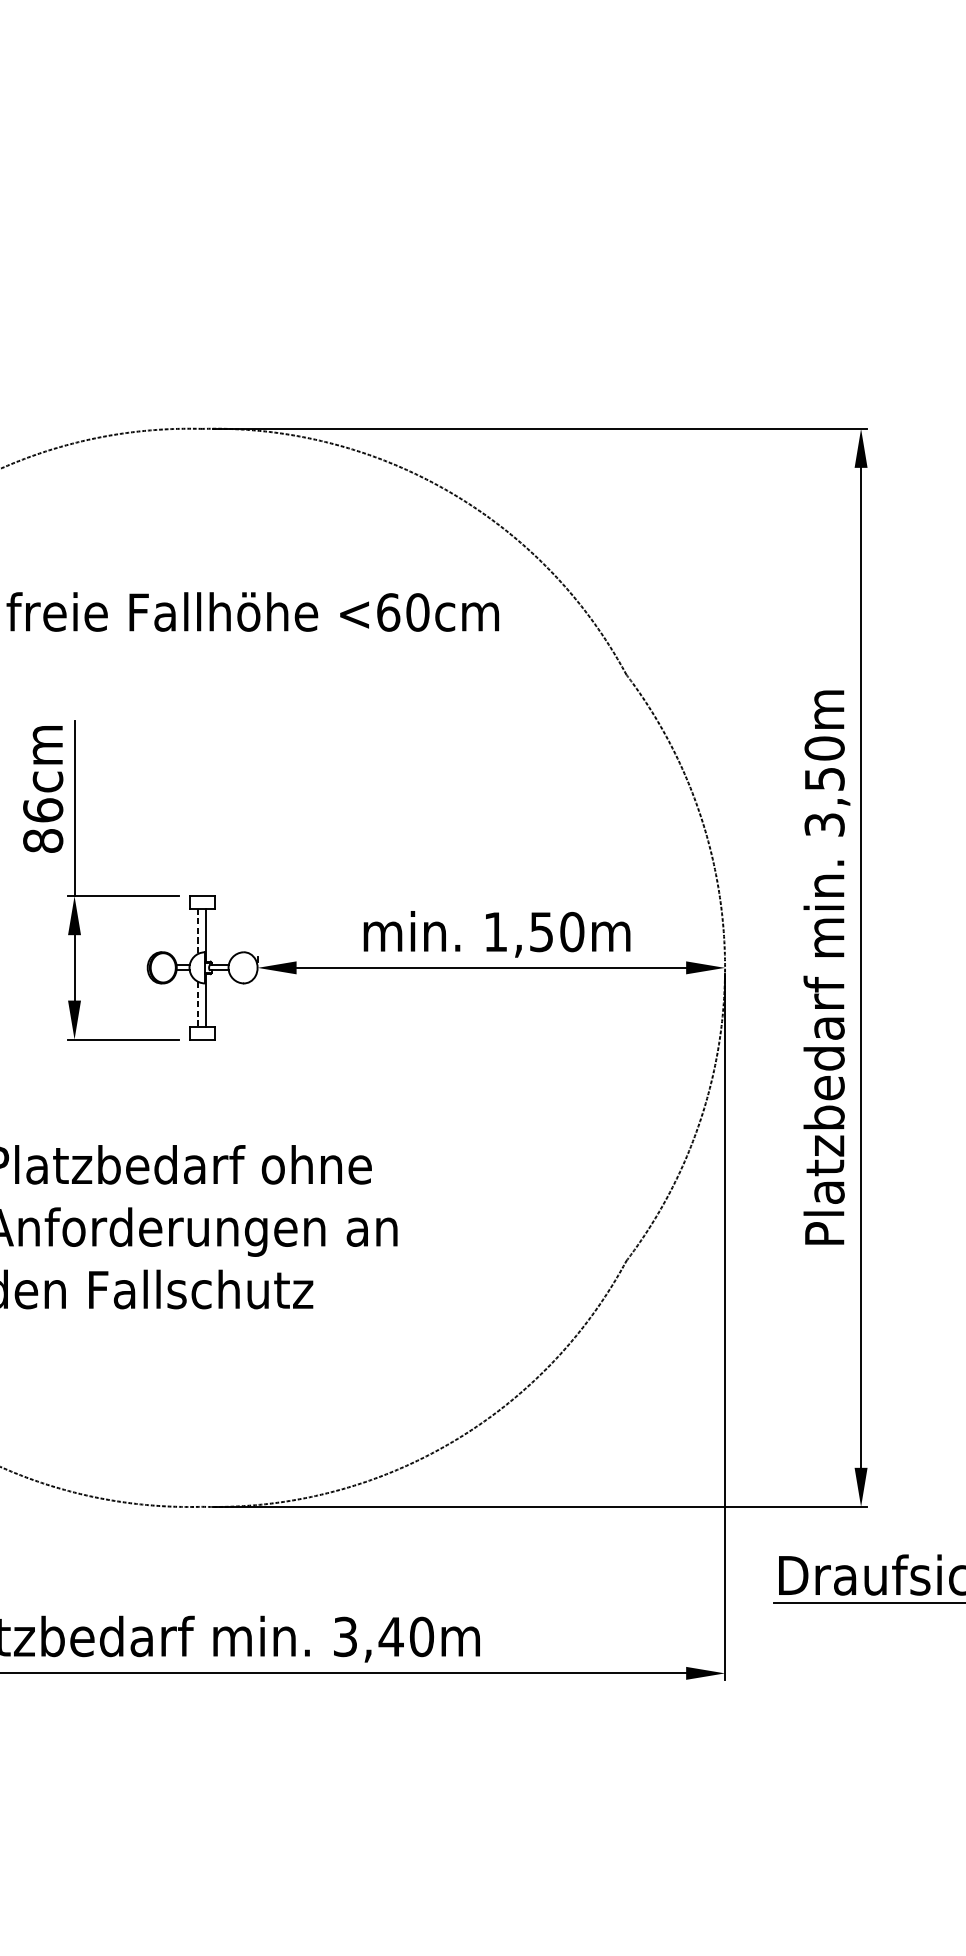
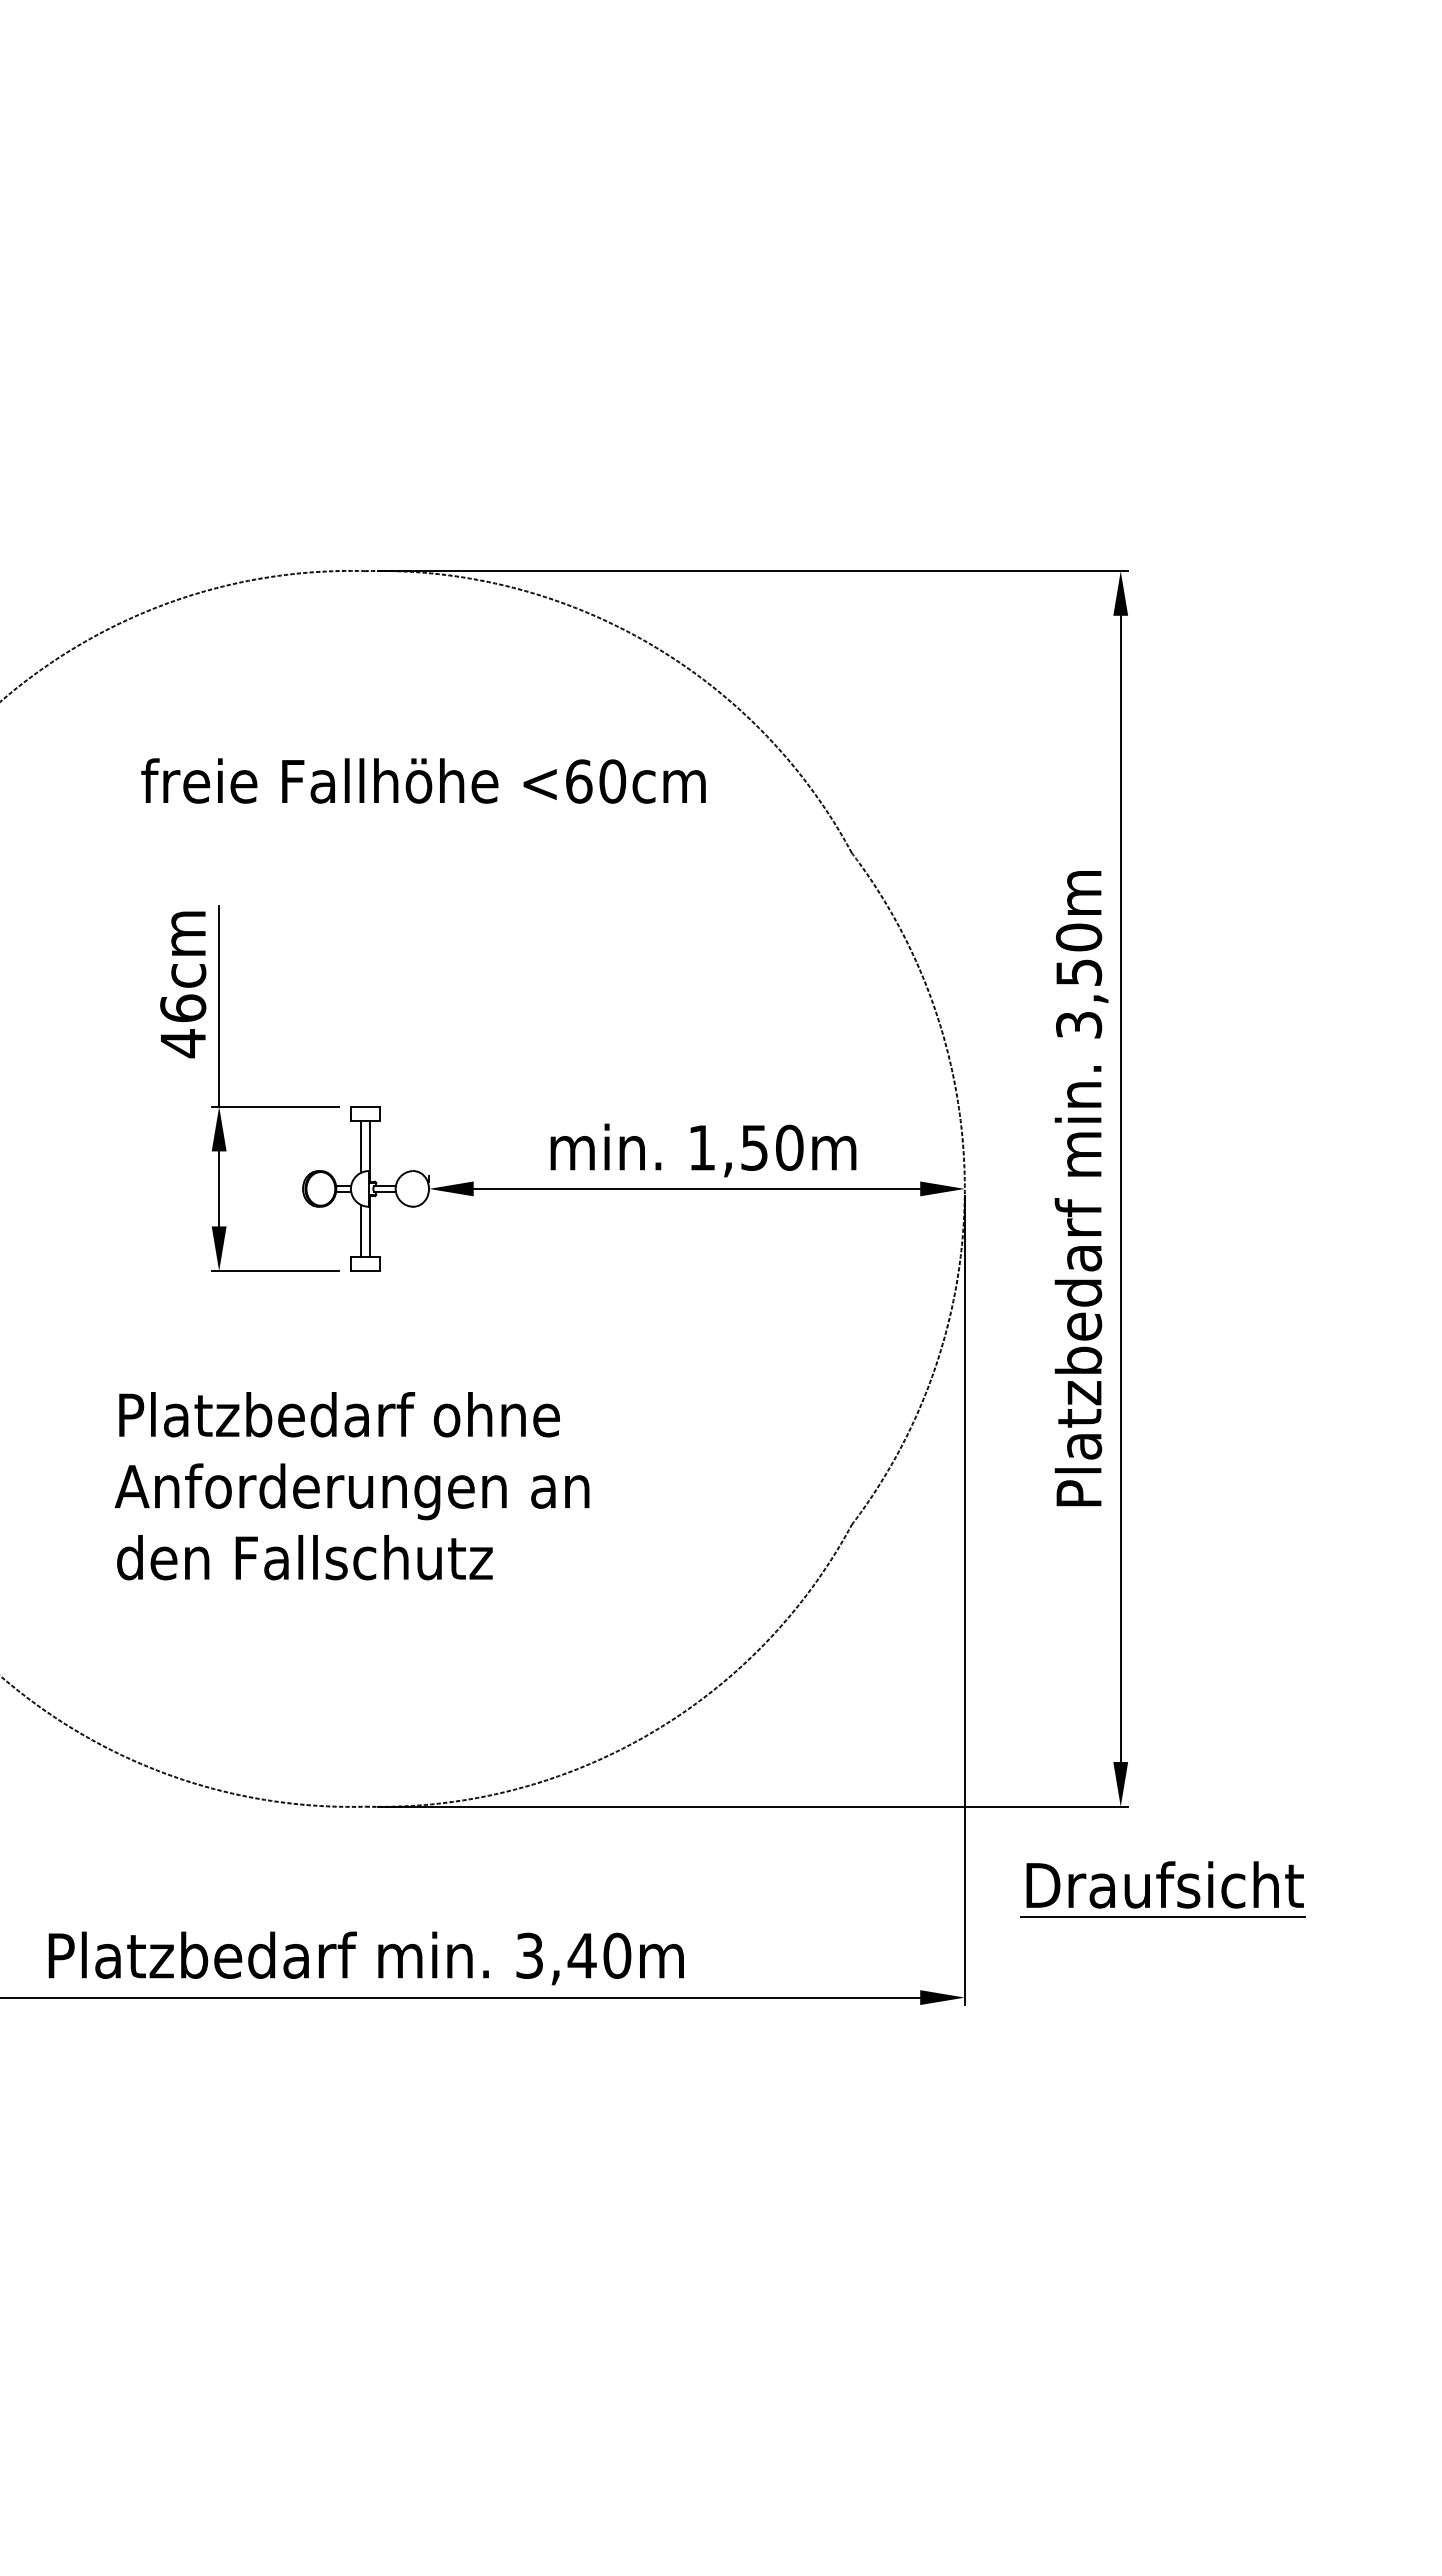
text: (43, 841) -> (183, 1043), 86cm -> 46cm
line: (198, 930) -> (361, 1146), dashed -> solid
line: (198, 1004) -> (361, 1230), dashed -> solid

